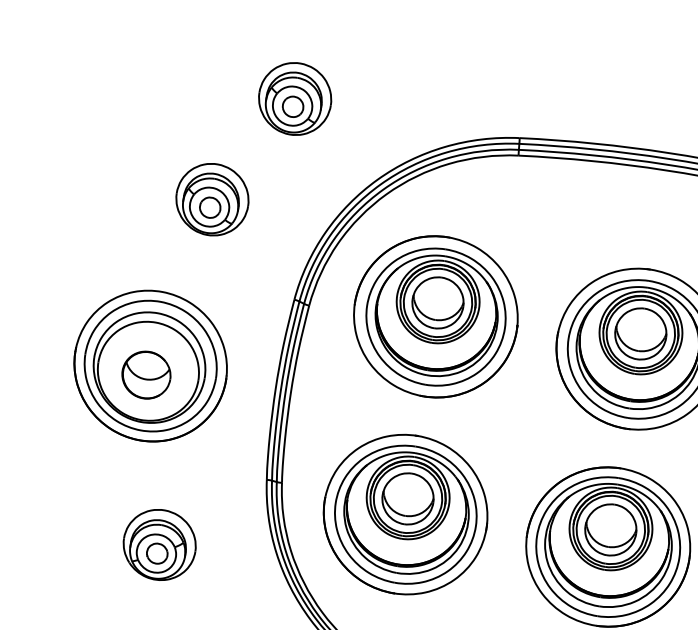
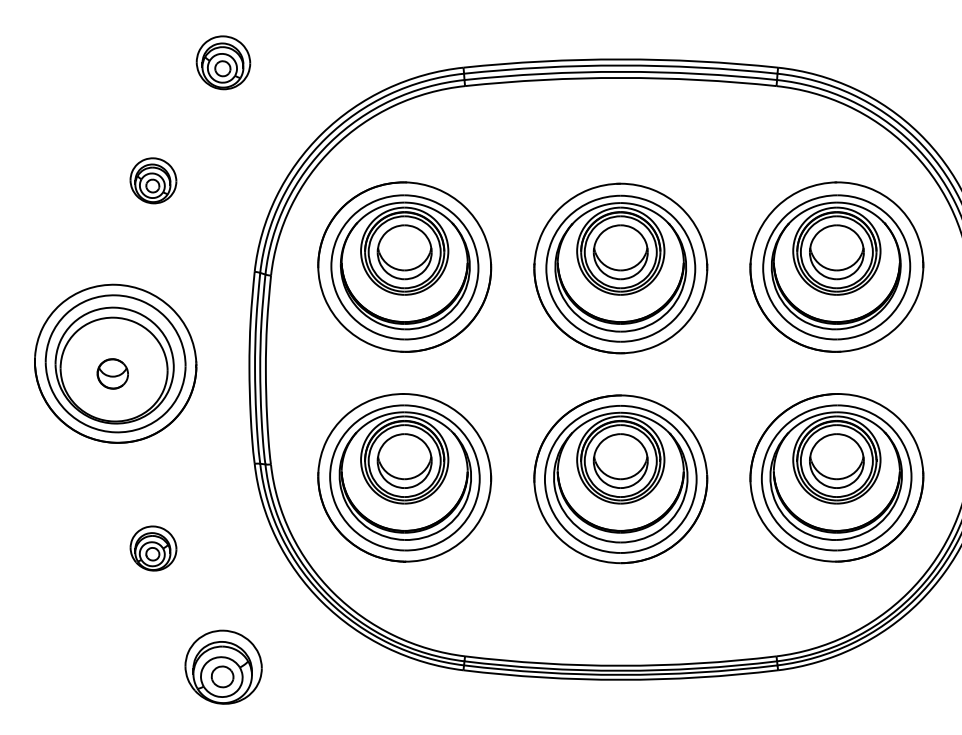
part: (295, 98) -> (223, 62), size x0.7
part: (212, 199) -> (153, 180), size x0.6
part: (146, 374) -> (112, 373), size x0.6
part: (159, 544) -> (153, 548), size x0.6

